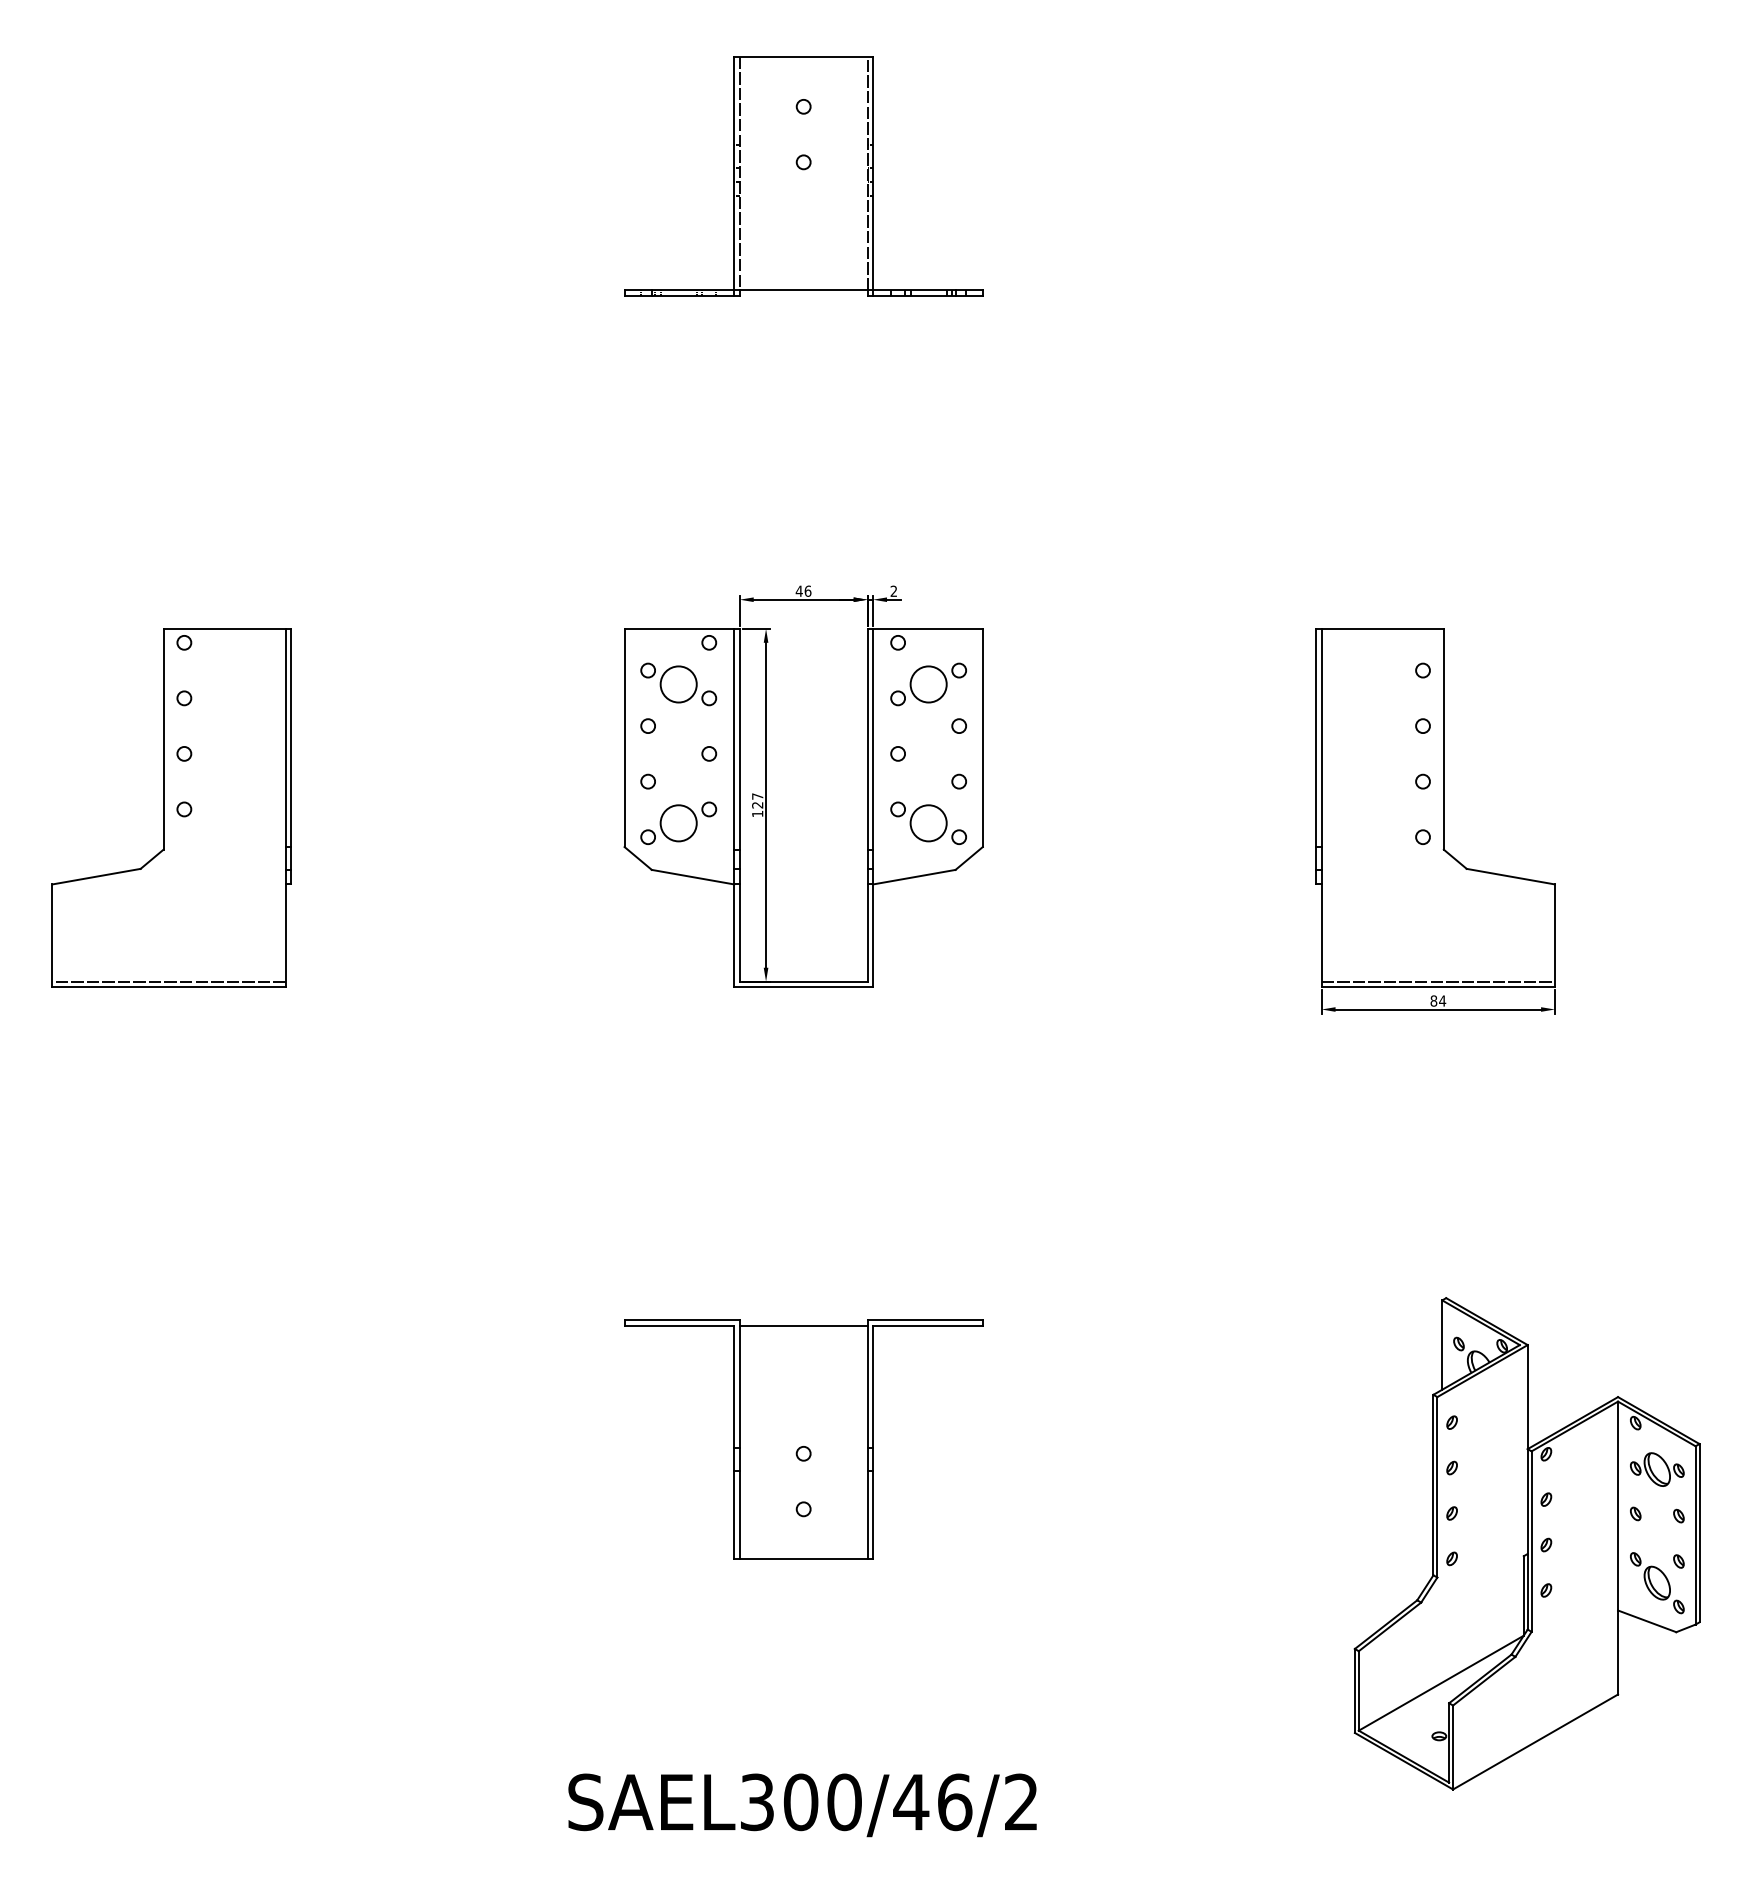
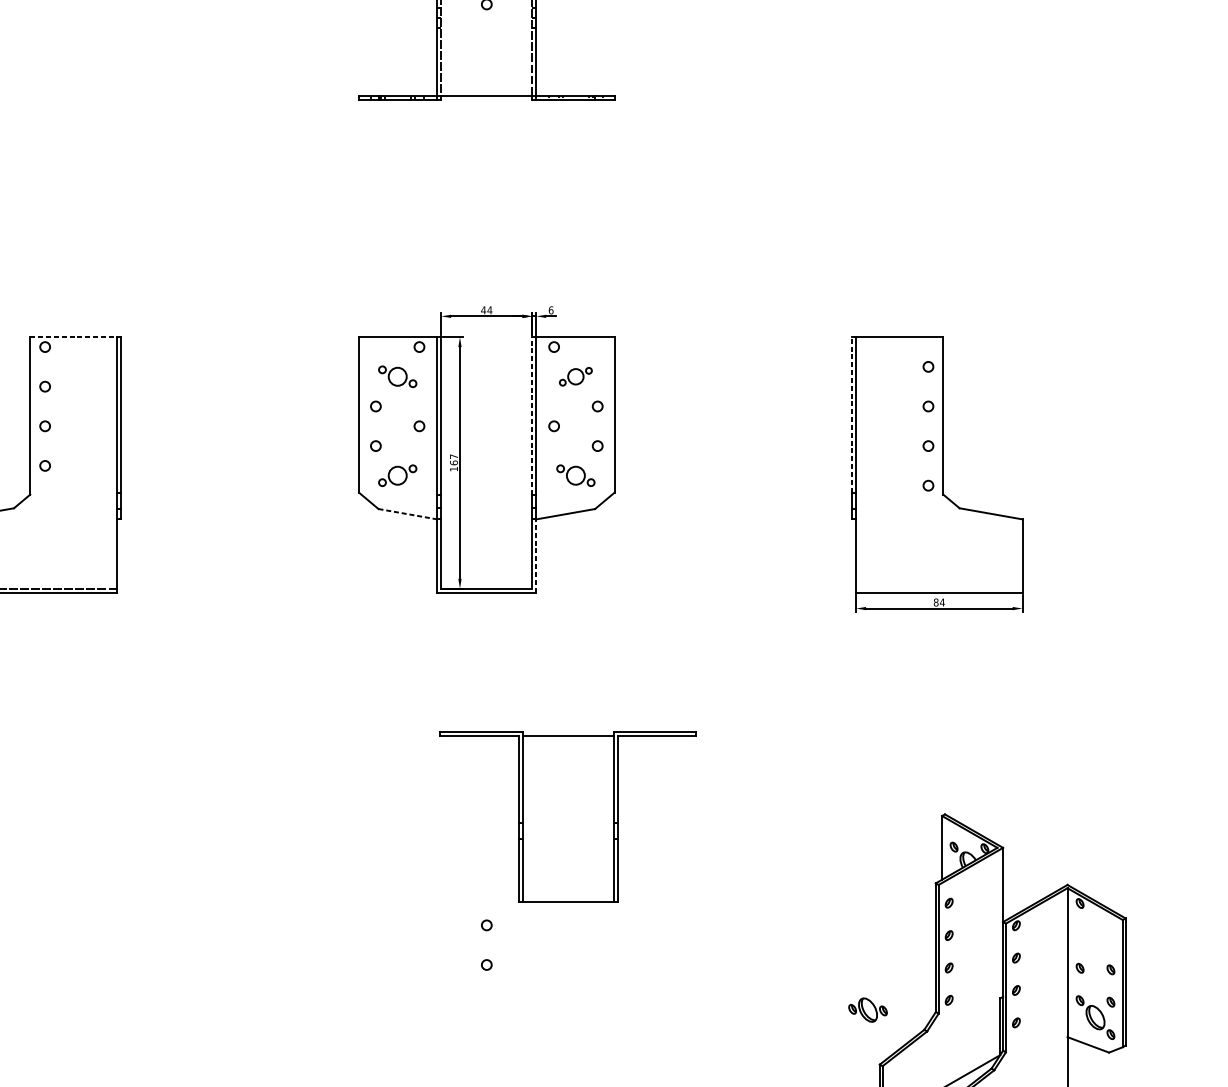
text: (807, 590) -> (489, 309), 46 -> 44
text: (893, 590) -> (550, 309), 2 -> 6
line: (225, 628) -> (74, 336), solid -> dashed
part: (678, 684) -> (397, 376), size x0.7
part: (928, 684) -> (575, 376), size x0.6
line: (1316, 737) -> (852, 414), solid -> dashed
line: (867, 738) -> (532, 415), solid -> dashed
text: (757, 804) -> (453, 462), 127 -> 167
part: (678, 822) -> (397, 475), size x0.7
part: (928, 822) -> (575, 475), size x0.7
line: (693, 877) -> (408, 514), solid -> dashed
line: (873, 935) -> (536, 555), solid -> dashed
line: (1437, 981) -> (938, 588), removed
part: (803, 1439) -> (567, 816), moved
part: (1657, 1469) -> (868, 1010), moved

